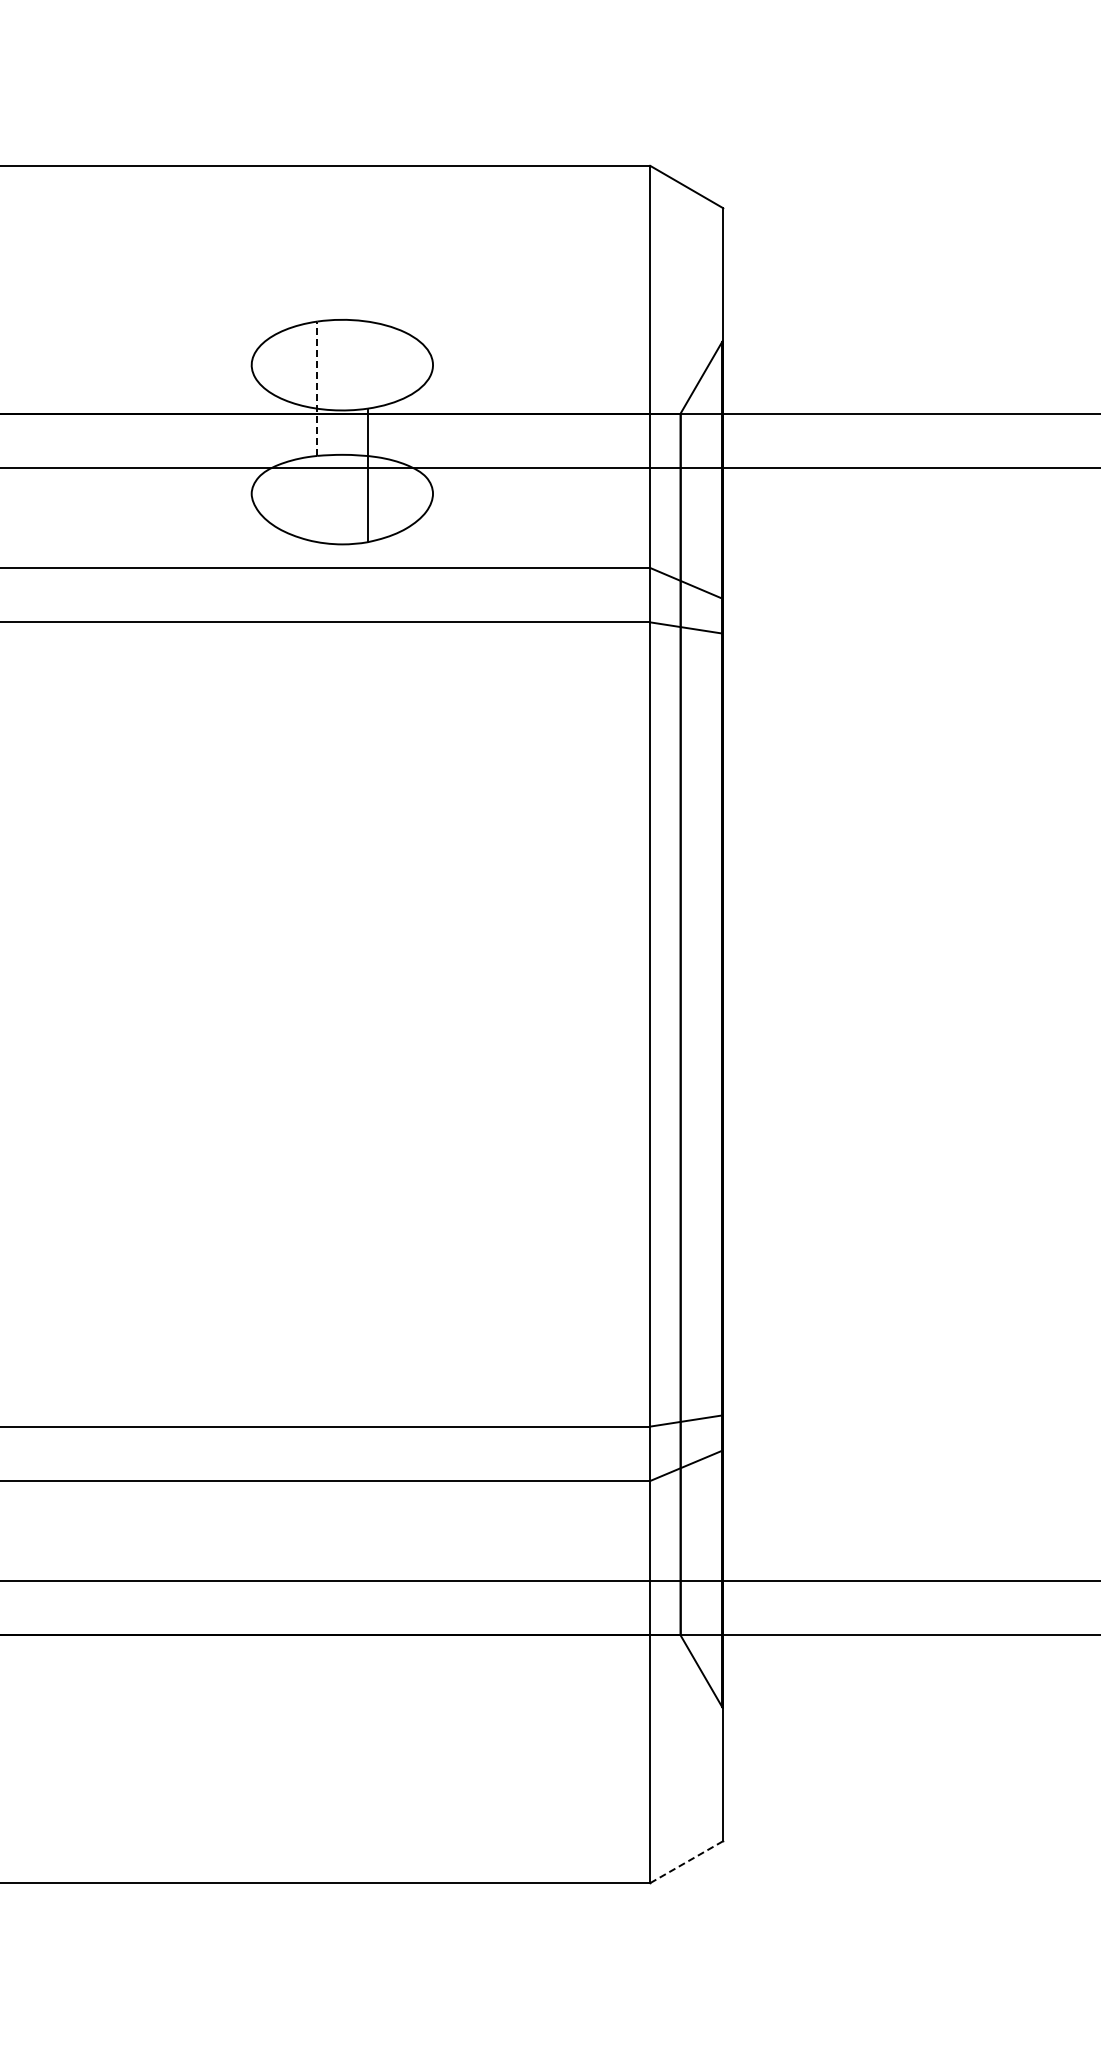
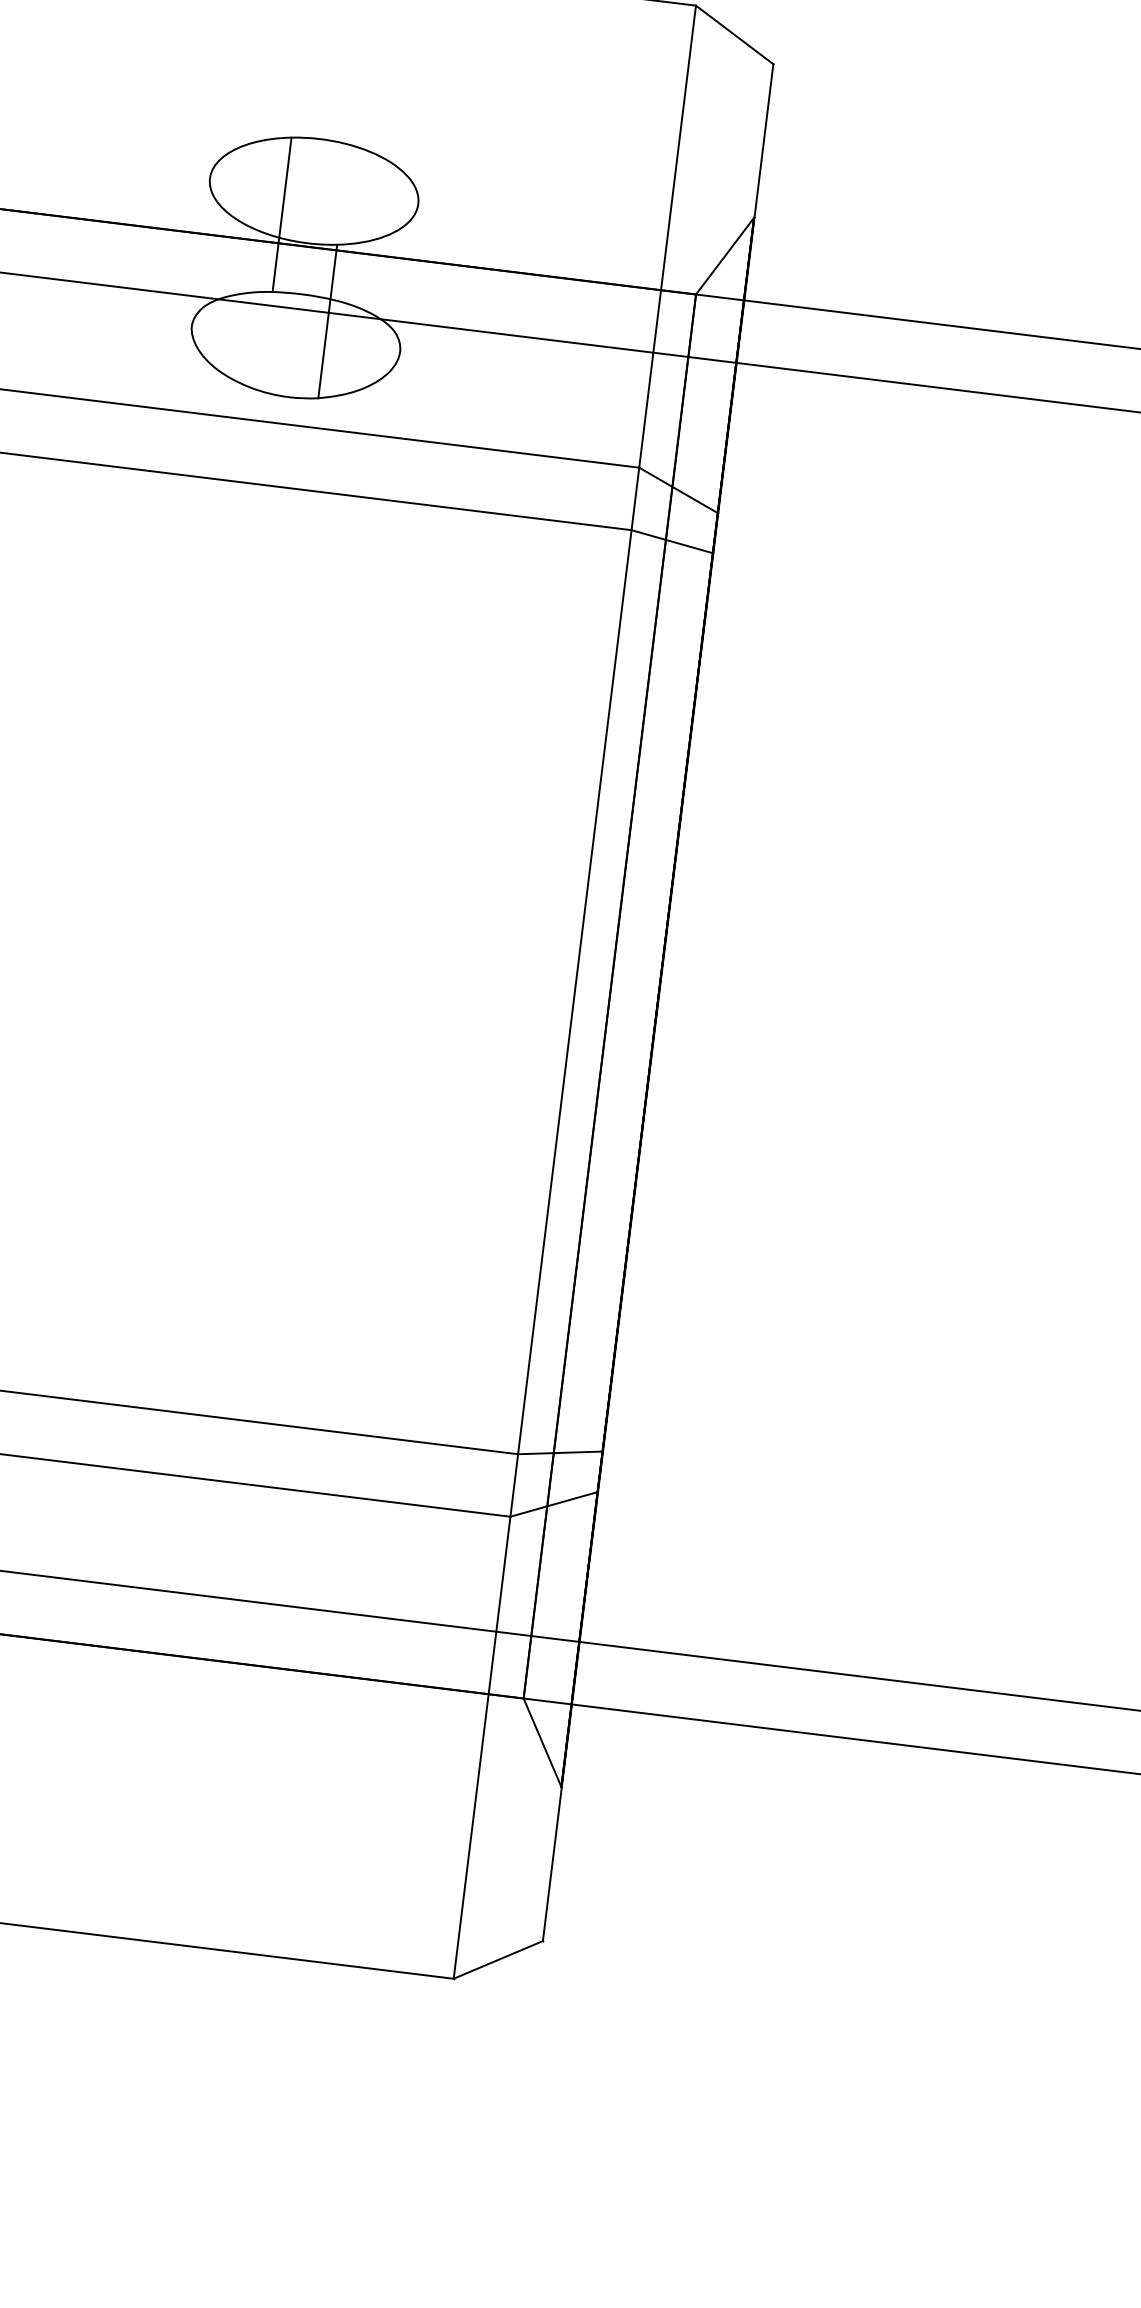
line: (317, 388) -> (282, 214), dashed -> solid
line: (686, 1862) -> (498, 1960), dashed -> solid

